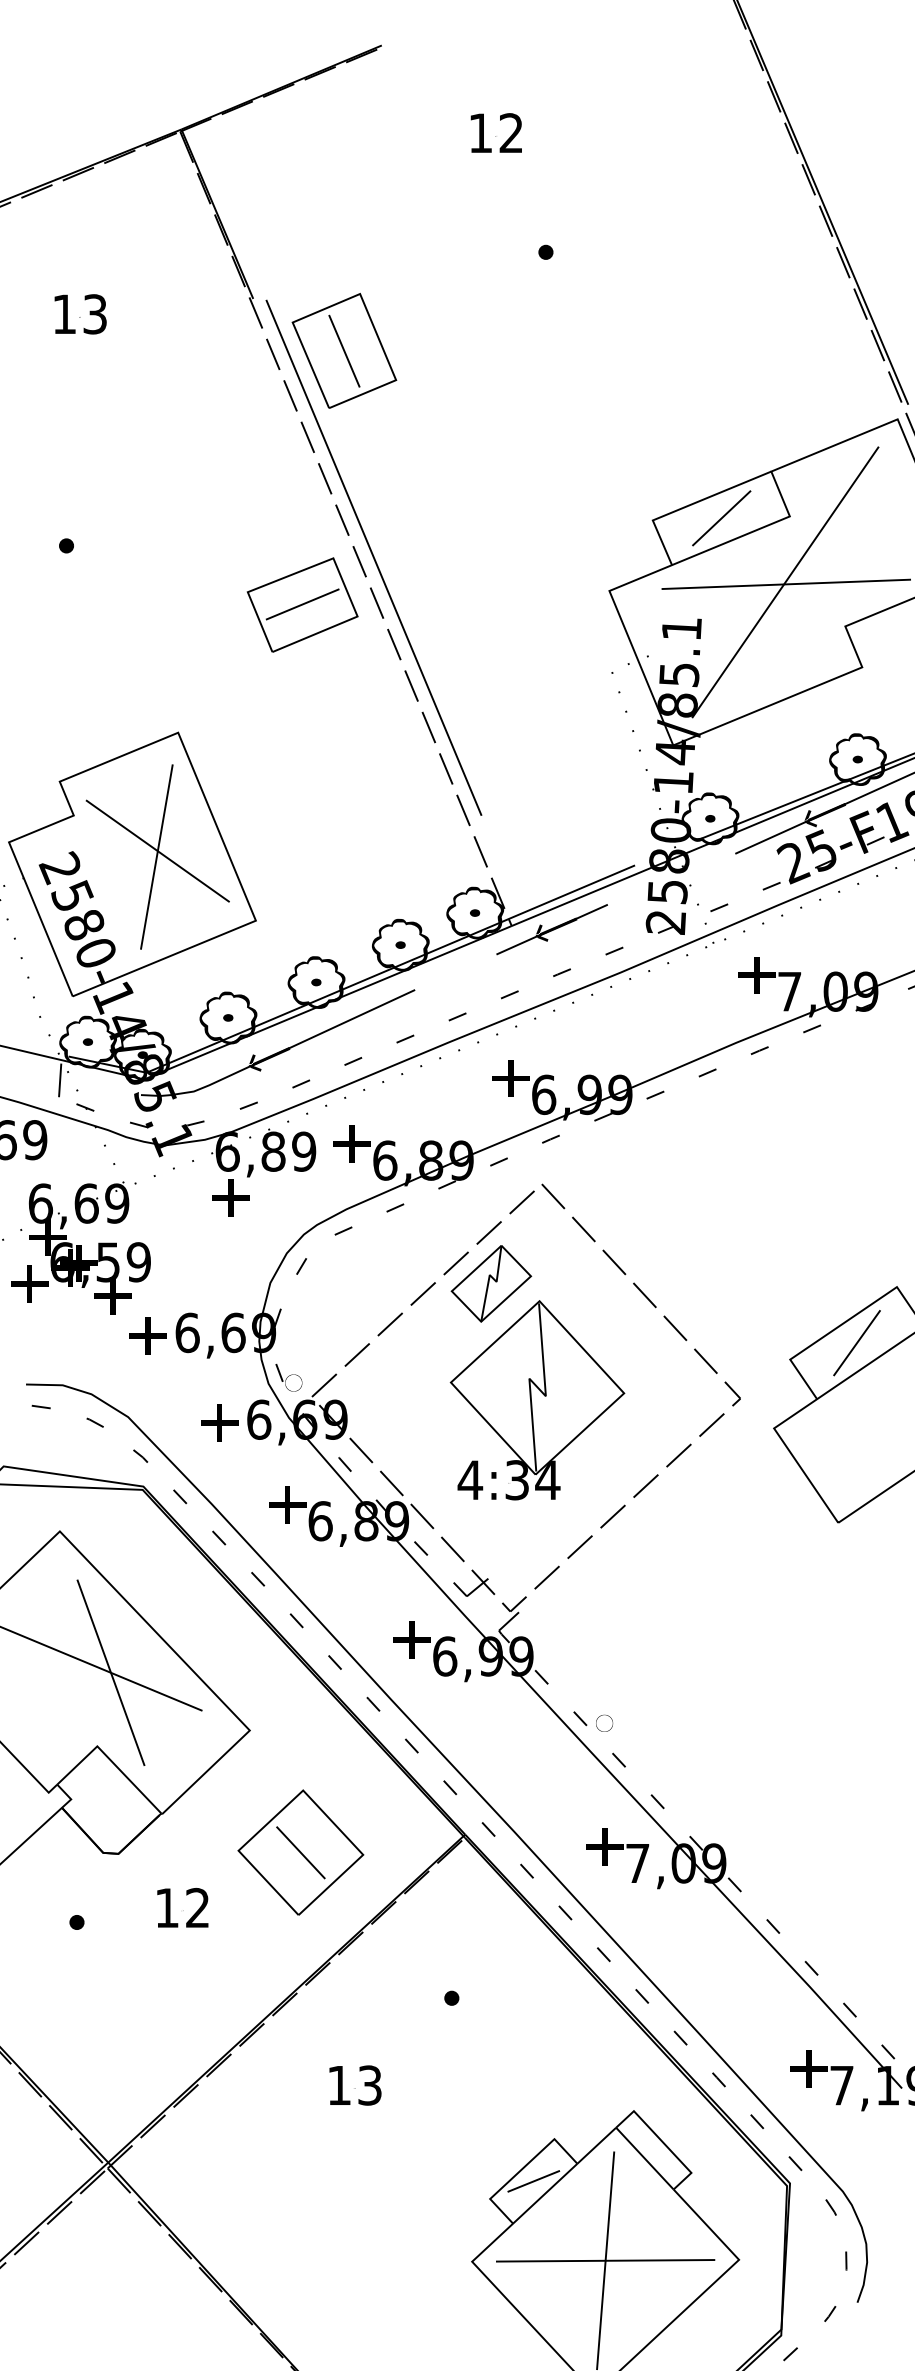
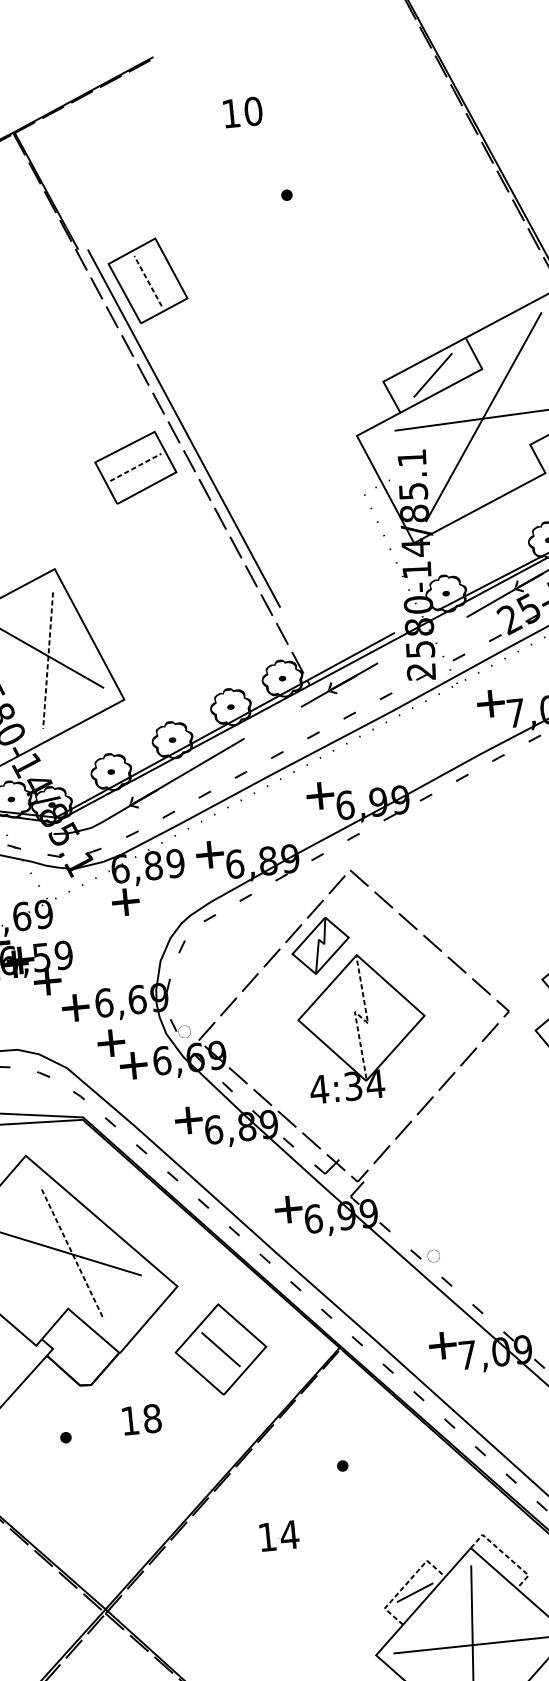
text: (511, 133) -> (253, 111), 12 -> 10
line: (344, 350) -> (148, 280), solid -> dashed
line: (302, 604) -> (135, 467), solid -> dashed
line: (157, 856) -> (48, 660), solid -> dashed
line: (537, 1387) -> (361, 1017), solid -> dashed
part: (191, 1388) -> (110, 1042), added
line: (111, 1672) -> (73, 1254), solid -> dashed
part: (300, 1852) -> (220, 1349), moved
text: (197, 1907) -> (152, 1418), 12 -> 18
text: (369, 2085) -> (289, 1534), 13 -> 14
line: (663, 2142) -> (506, 1555), solid -> dashed
line: (522, 2169) -> (406, 1584), solid -> dashed

